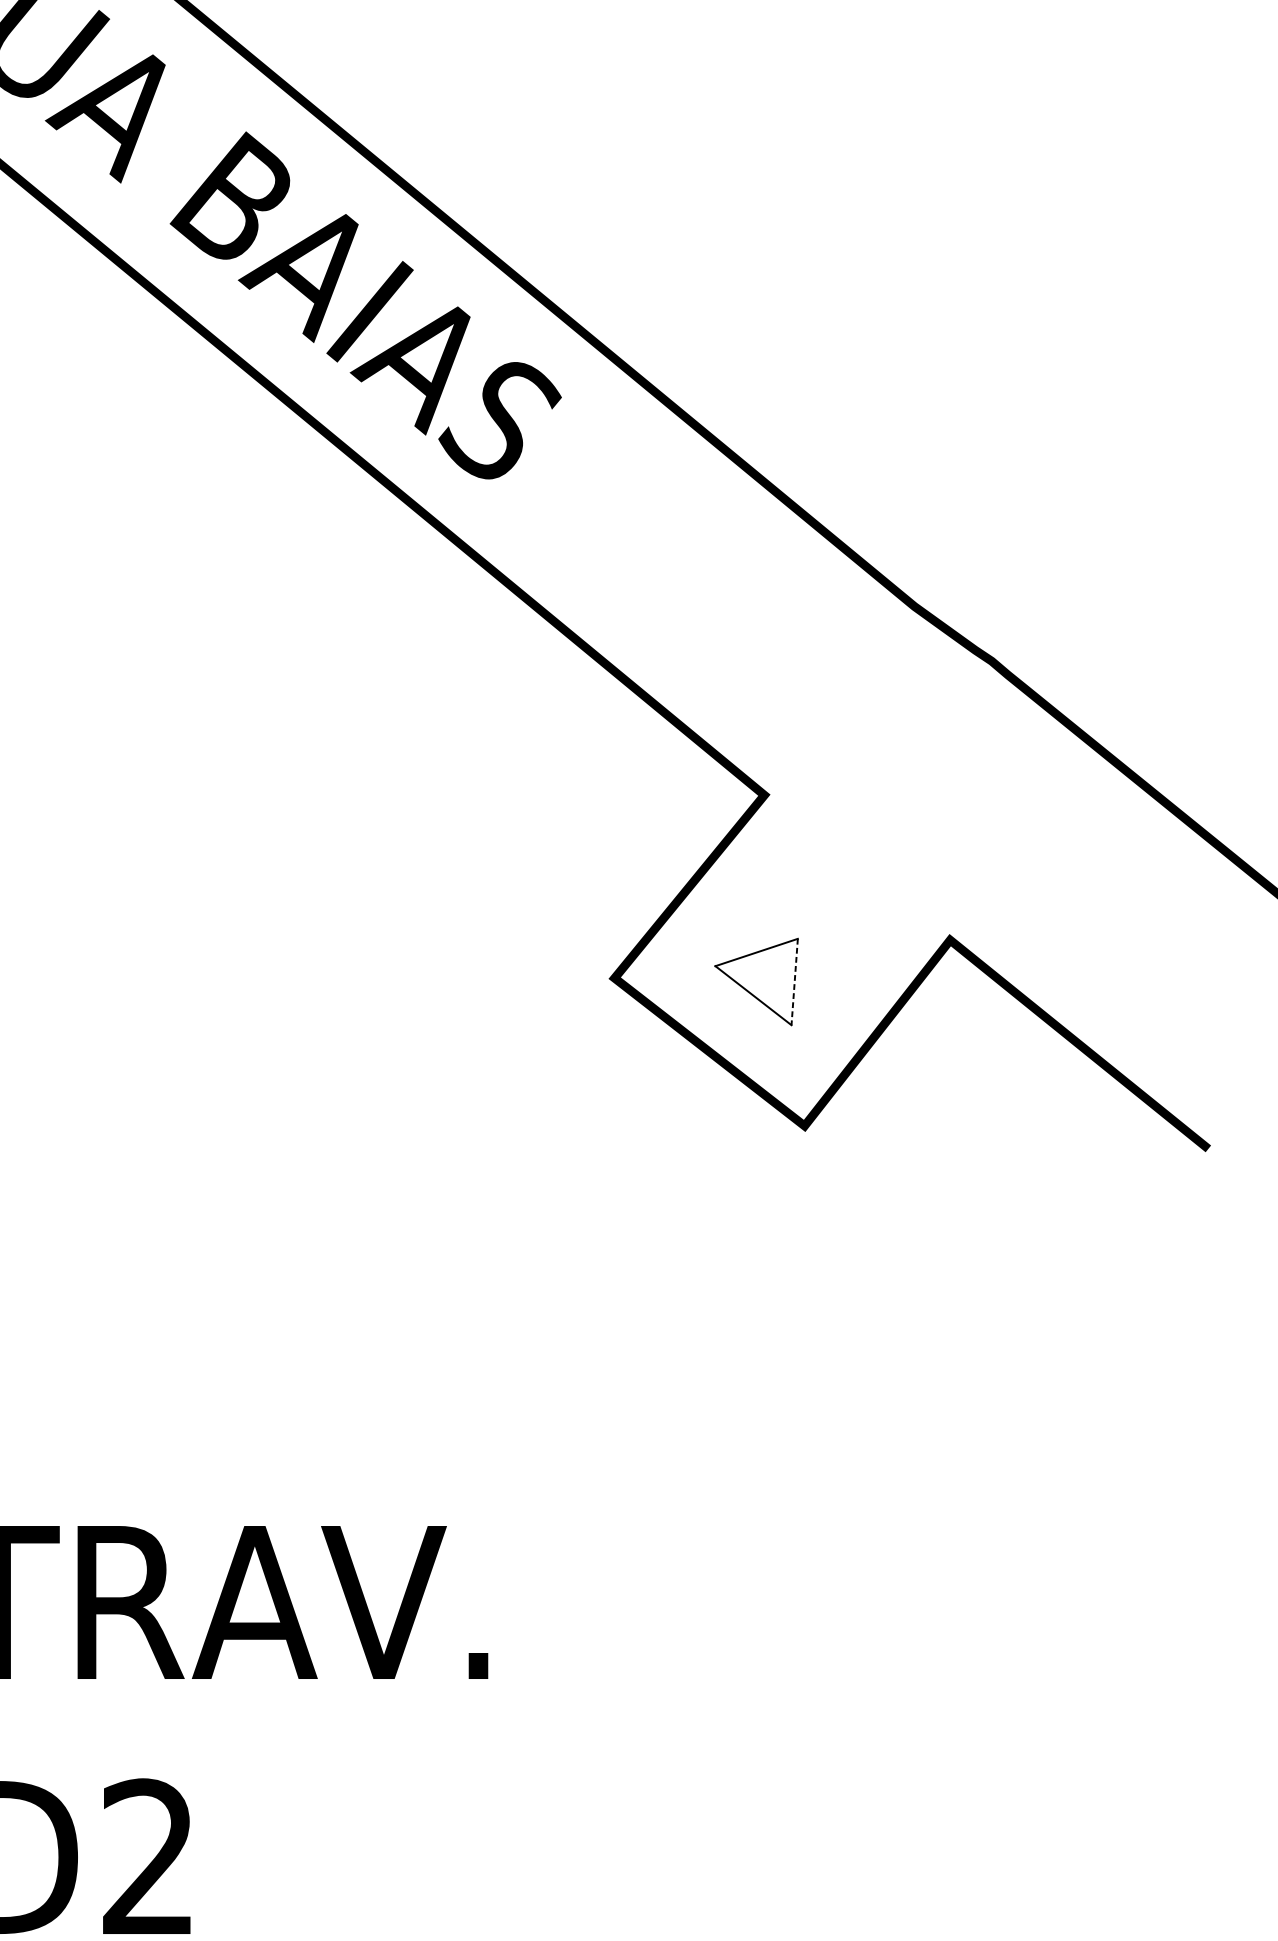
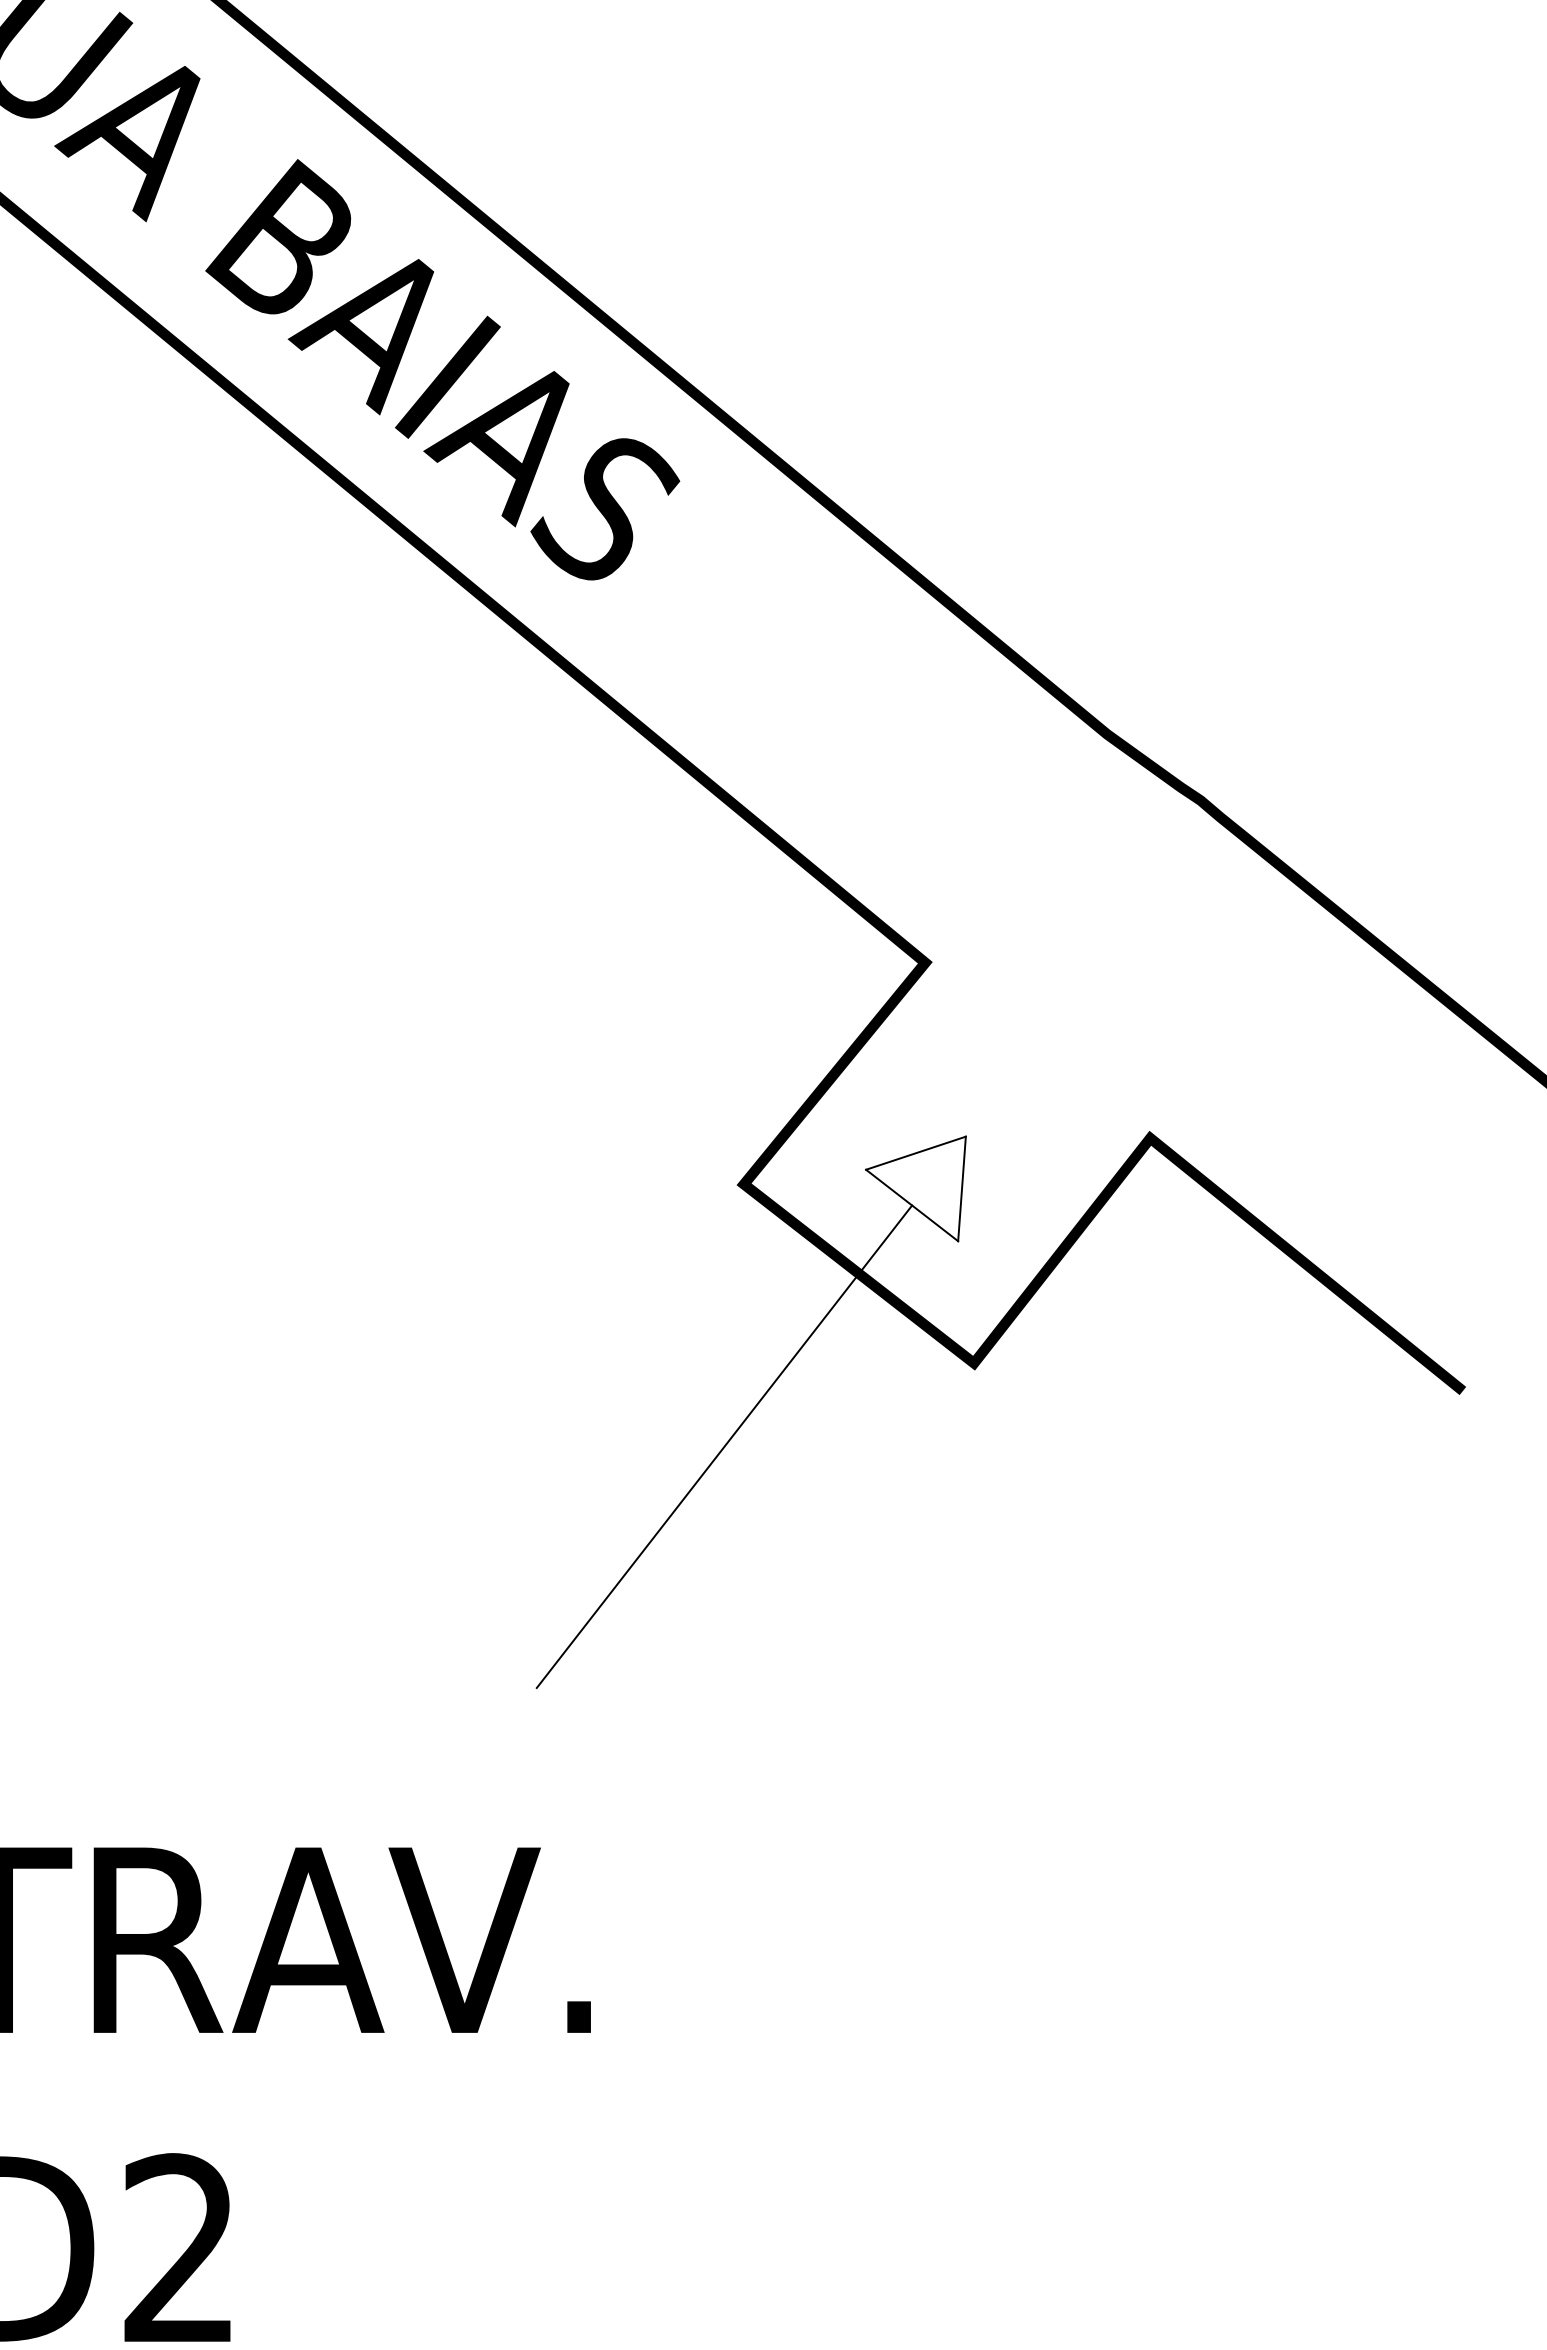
line: (794, 982) -> (961, 1189), dashed -> solid
line: (598, 1194) -> (724, 1446), added

